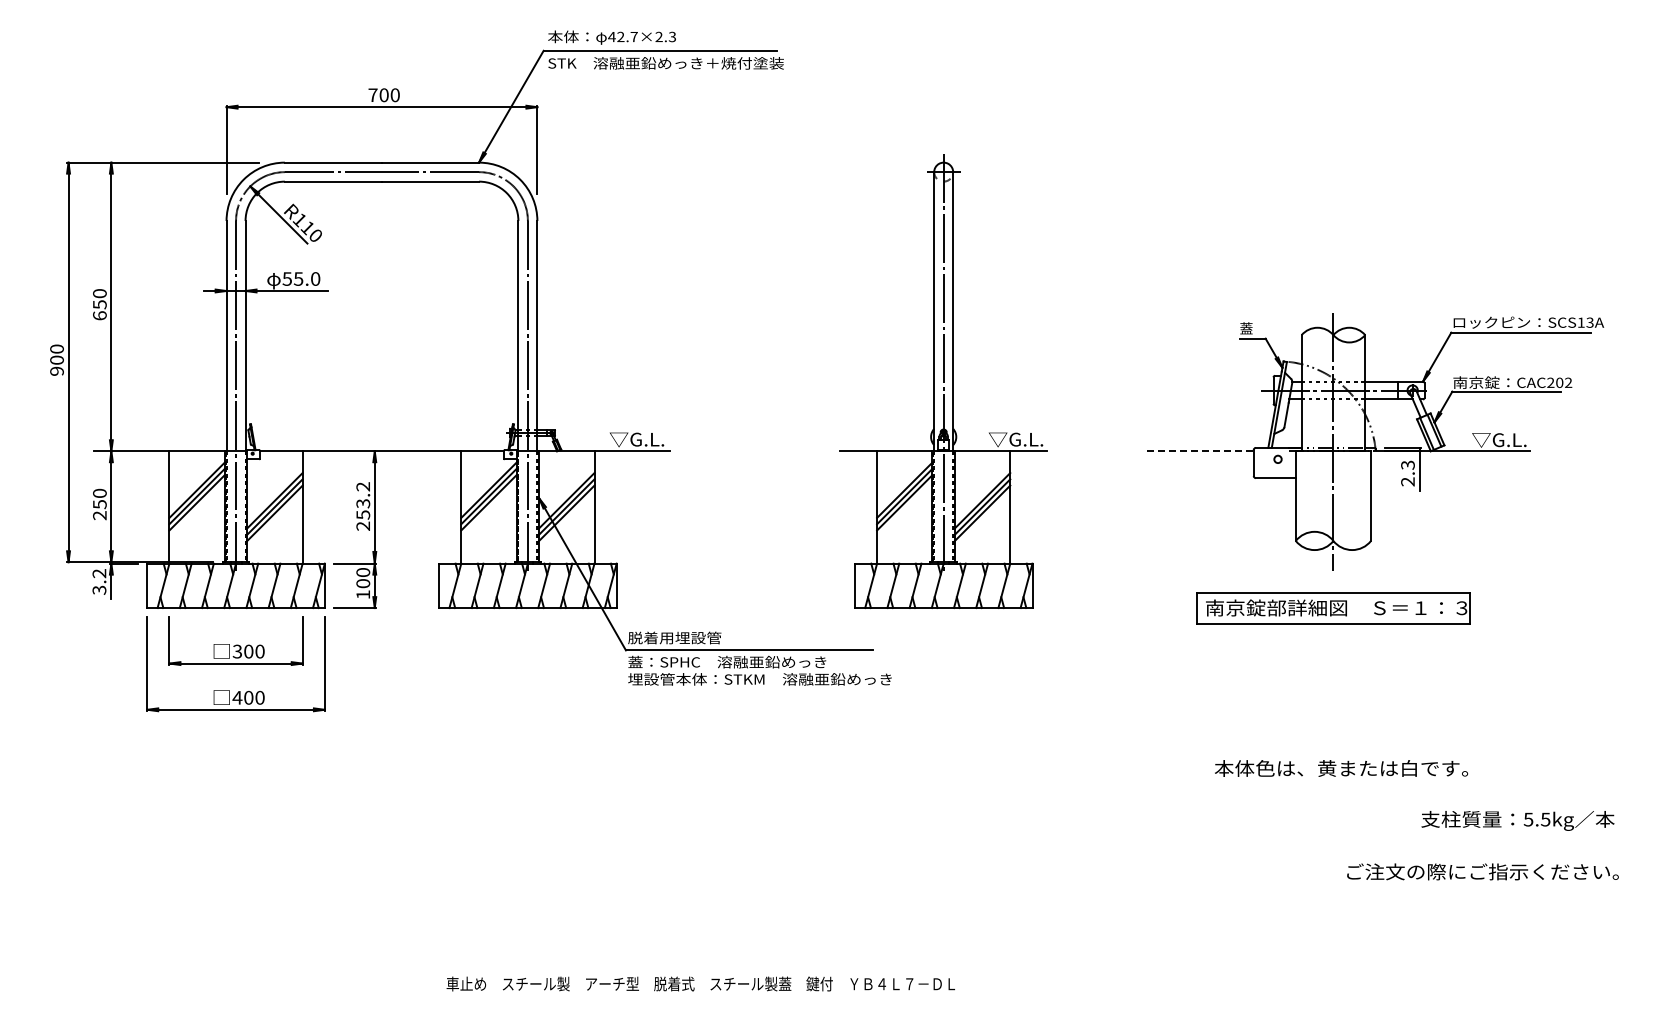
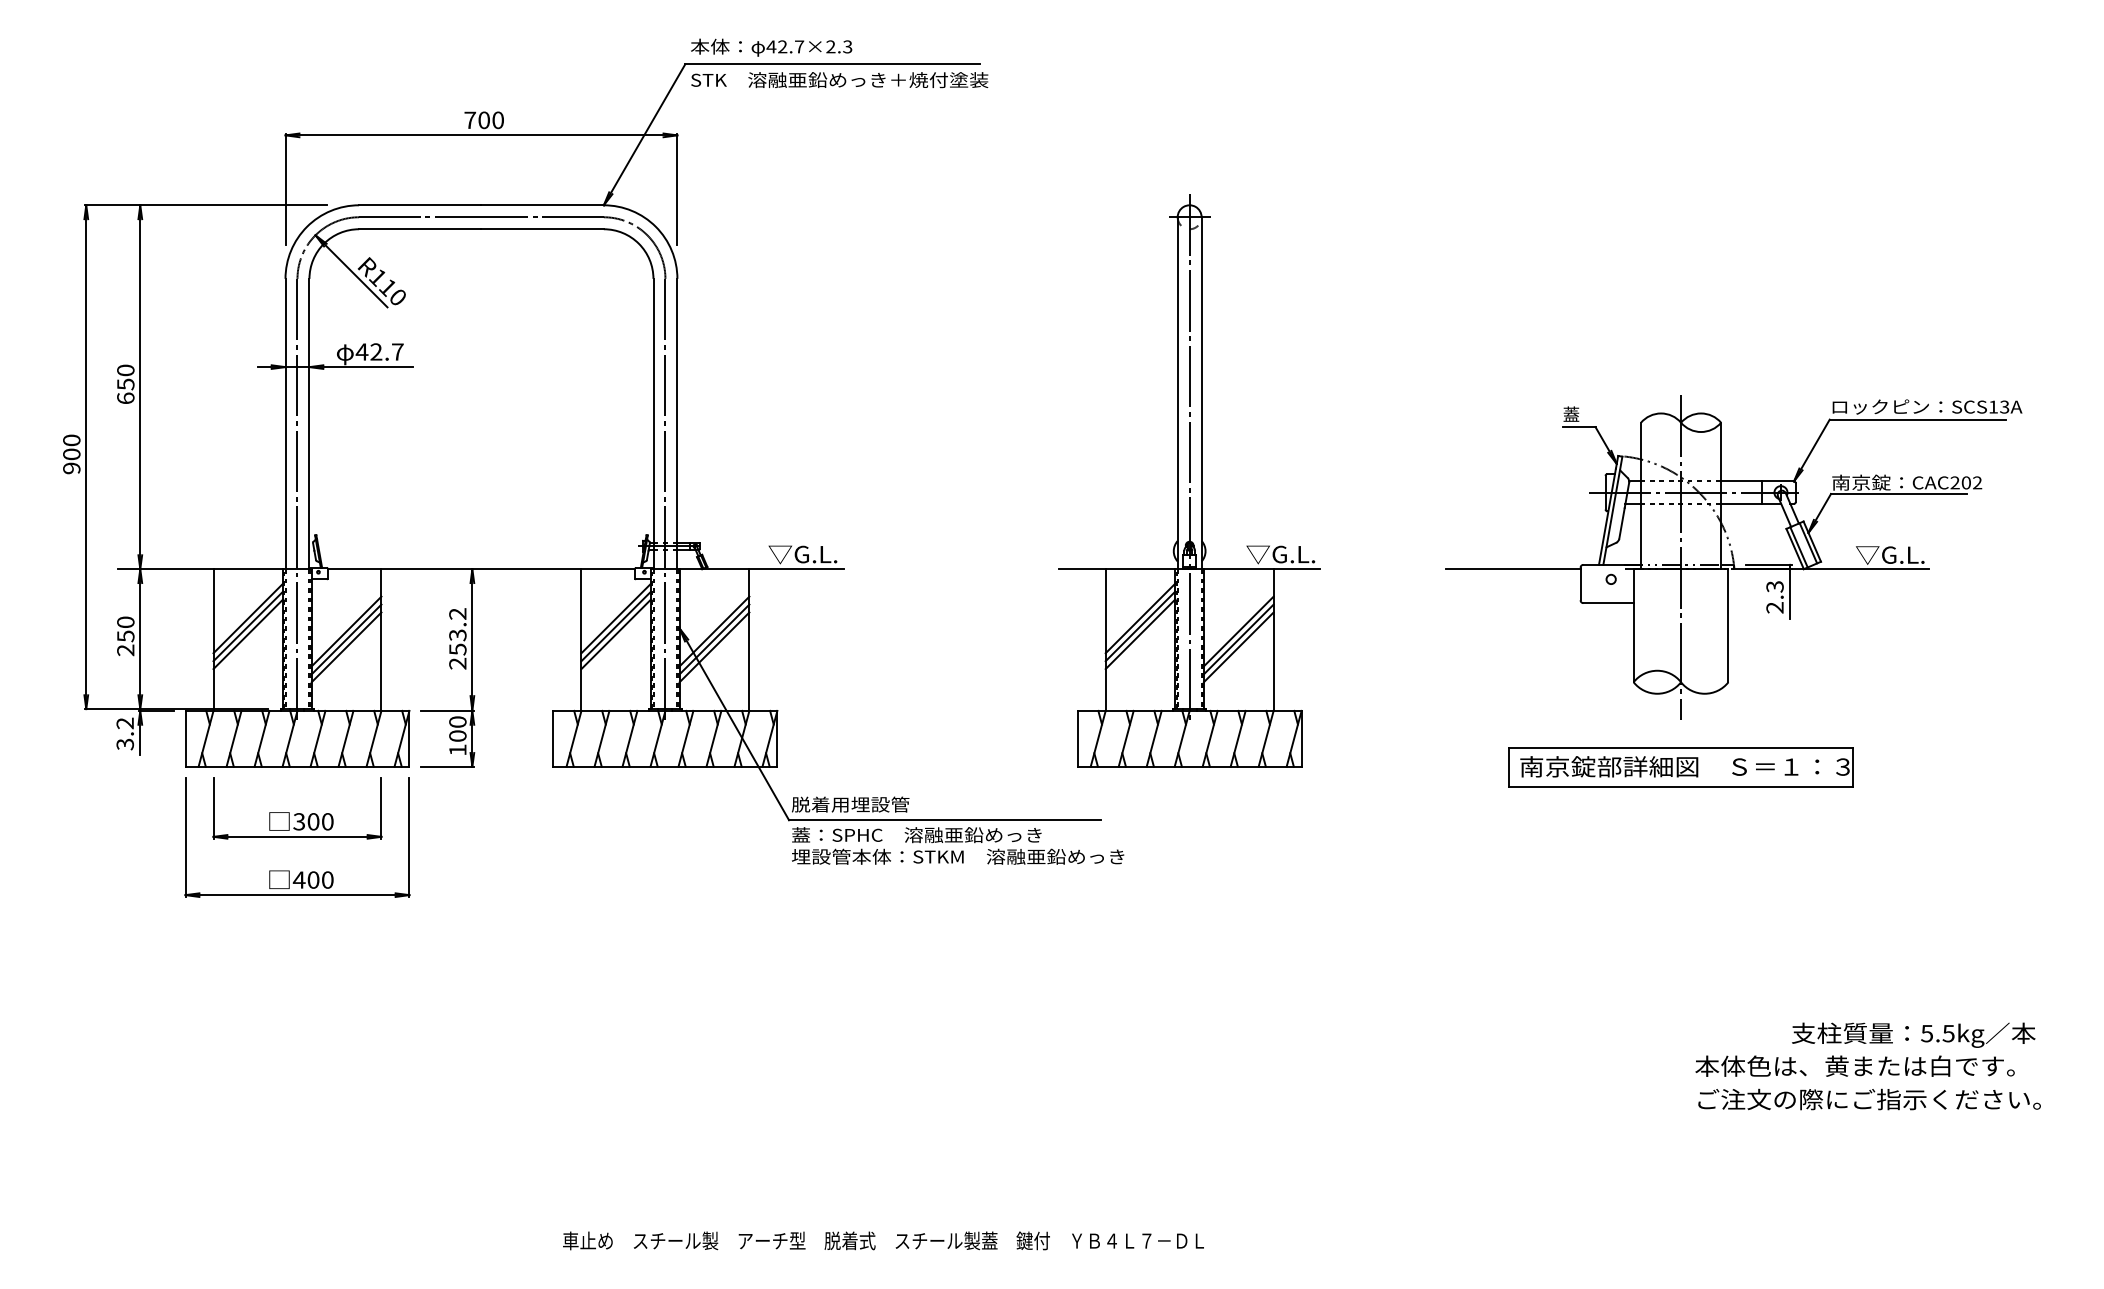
text: (301, 278) -> (379, 351), 55.0 -> 42.7
line: (1200, 451) -> (1513, 569), dashed -> solid
text: (1341, 768) -> (1855, 1066), moved

